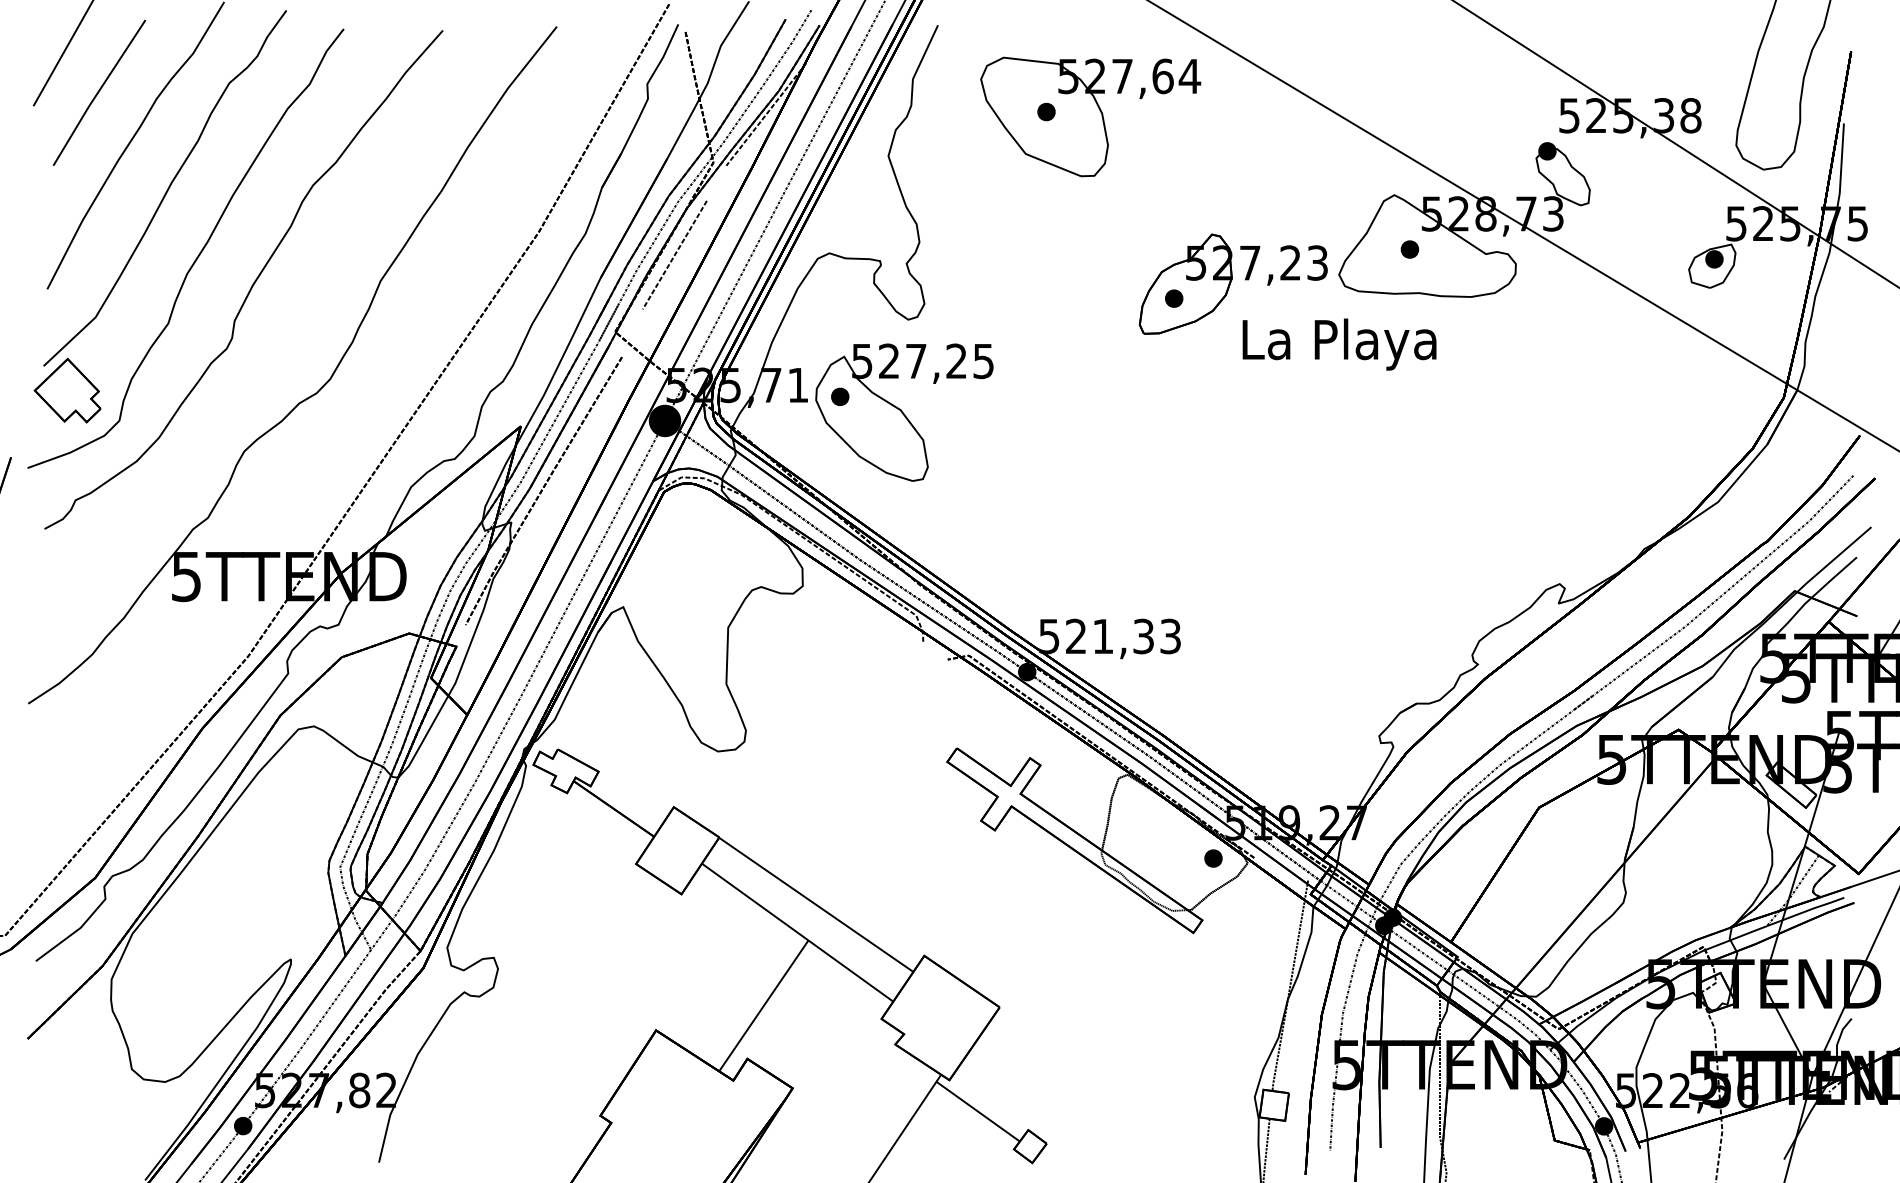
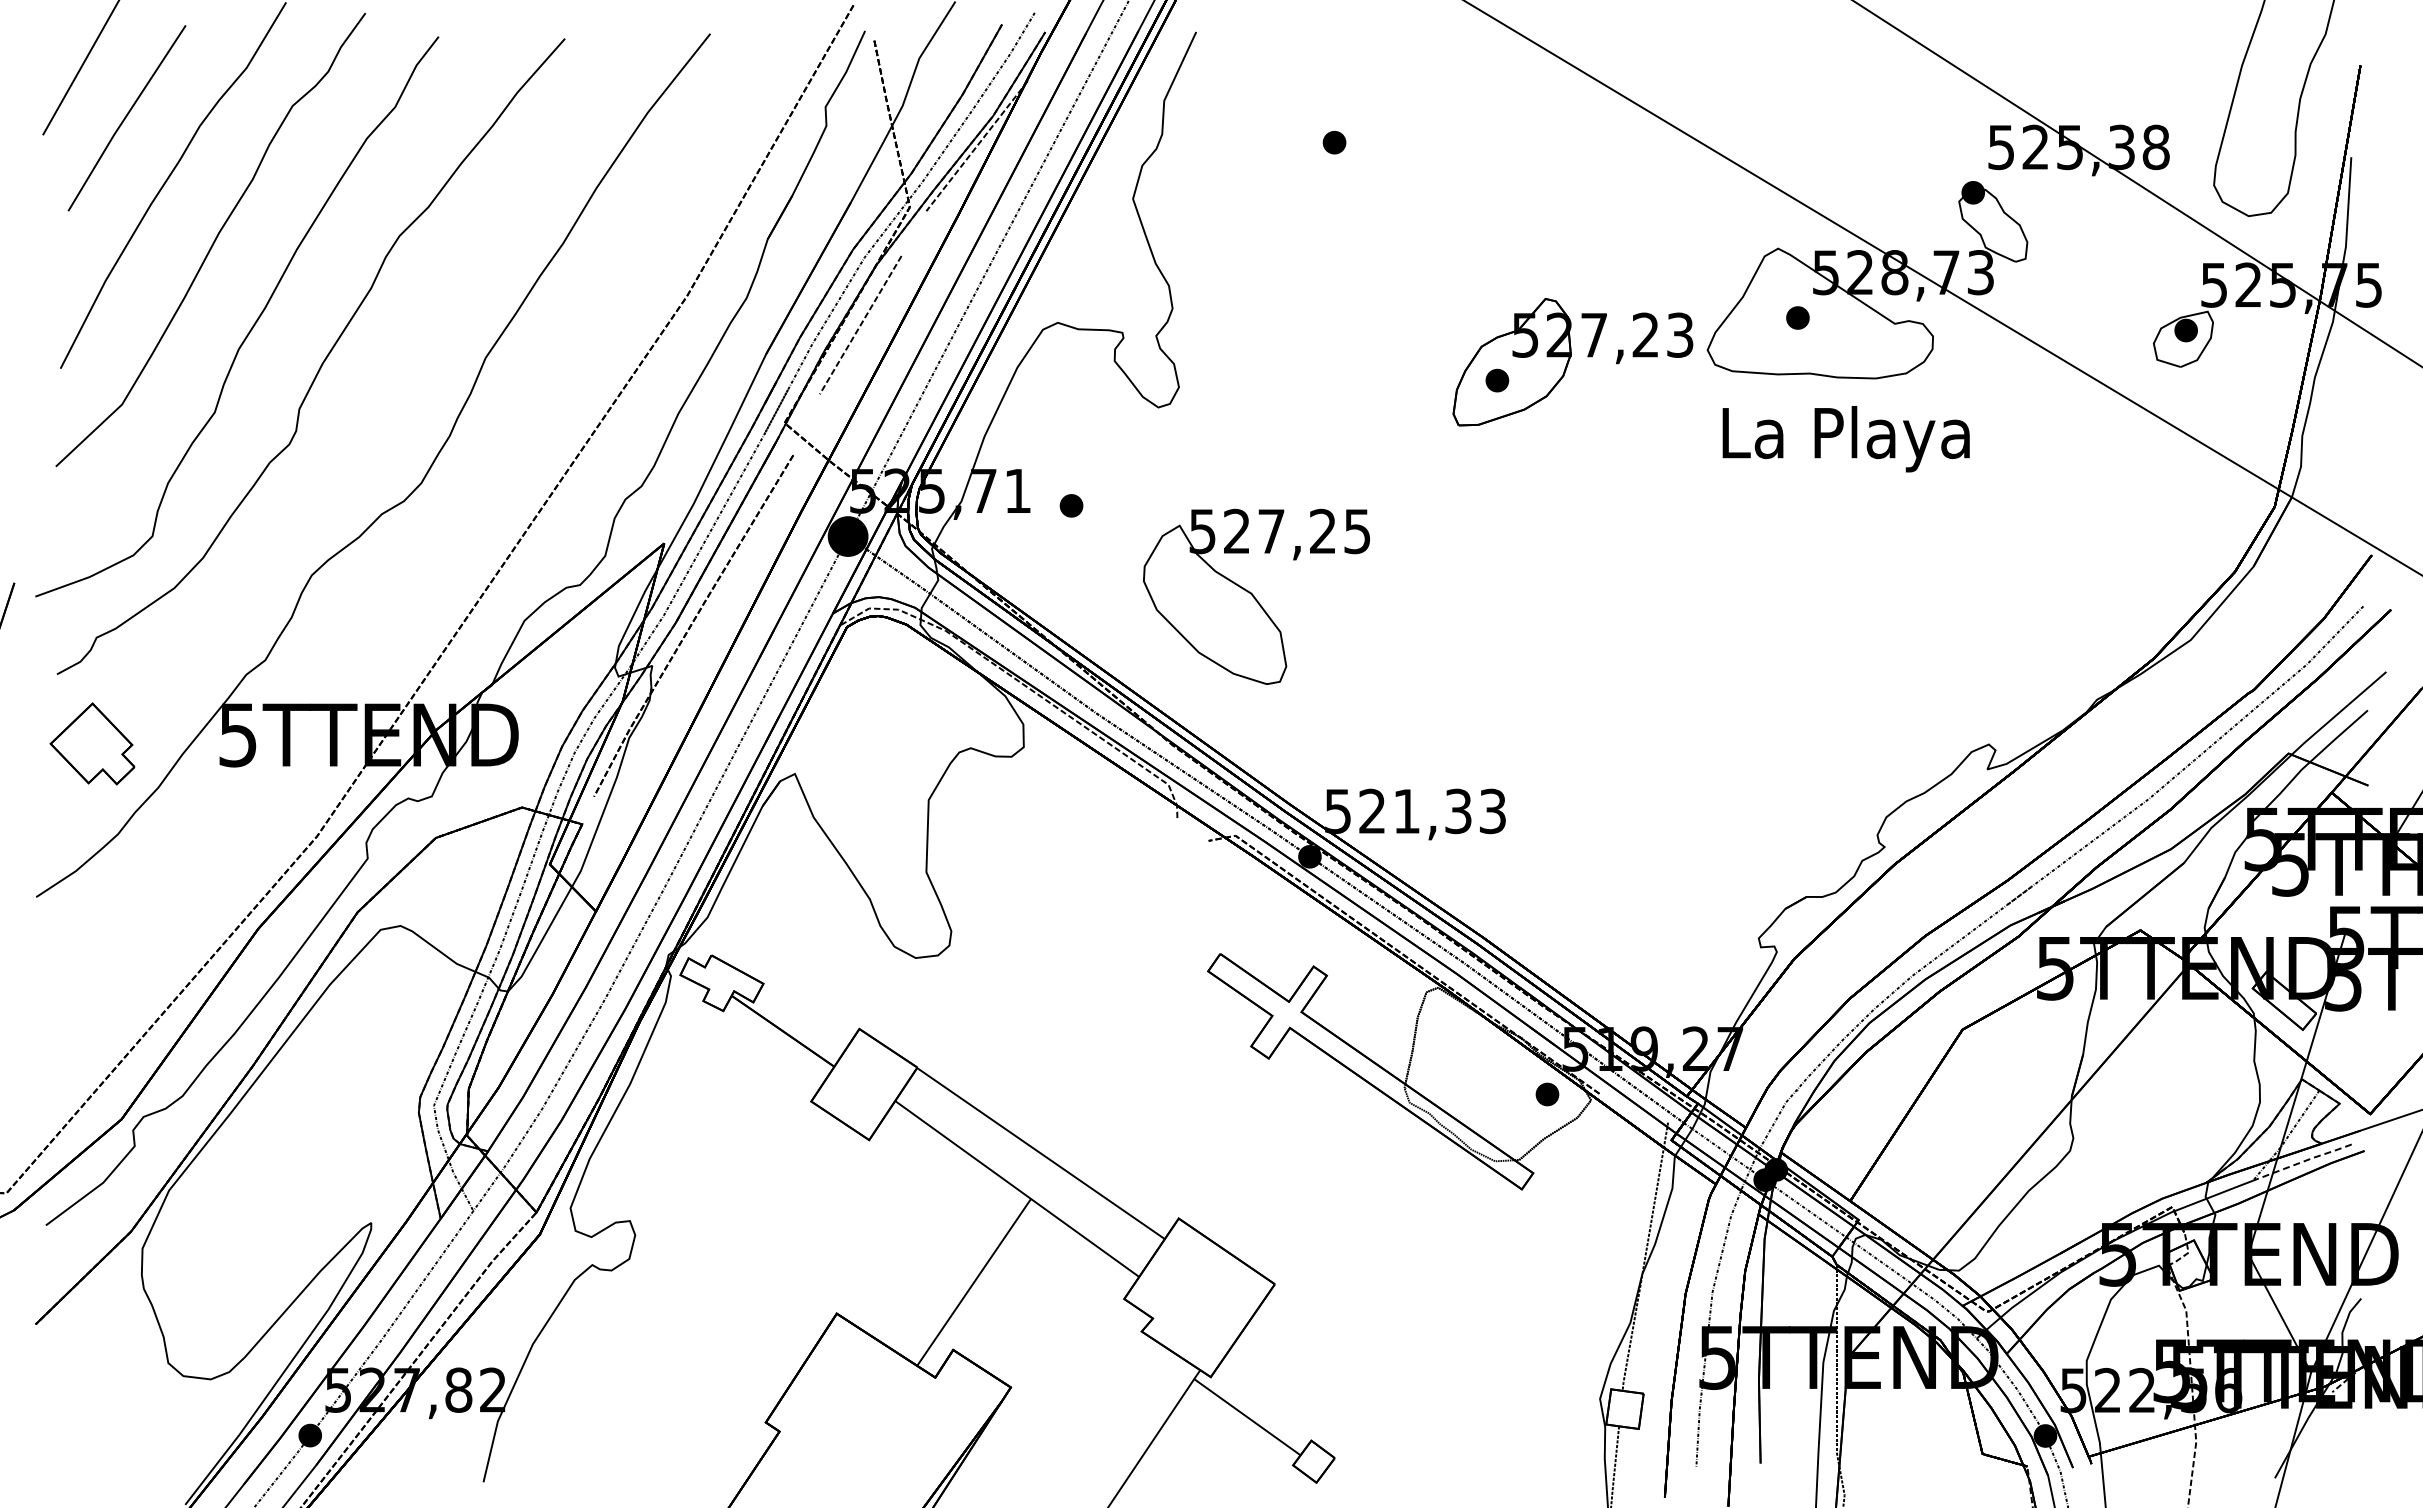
part: (1090, 116) -> (1390, 148), removed
text: (1339, 344) -> (1845, 439), moved
part: (67, 390) -> (92, 743), moved
part: (904, 412) -> (1256, 596), moved
line: (1806, 911) -> (2303, 1161), solid -> dashed

